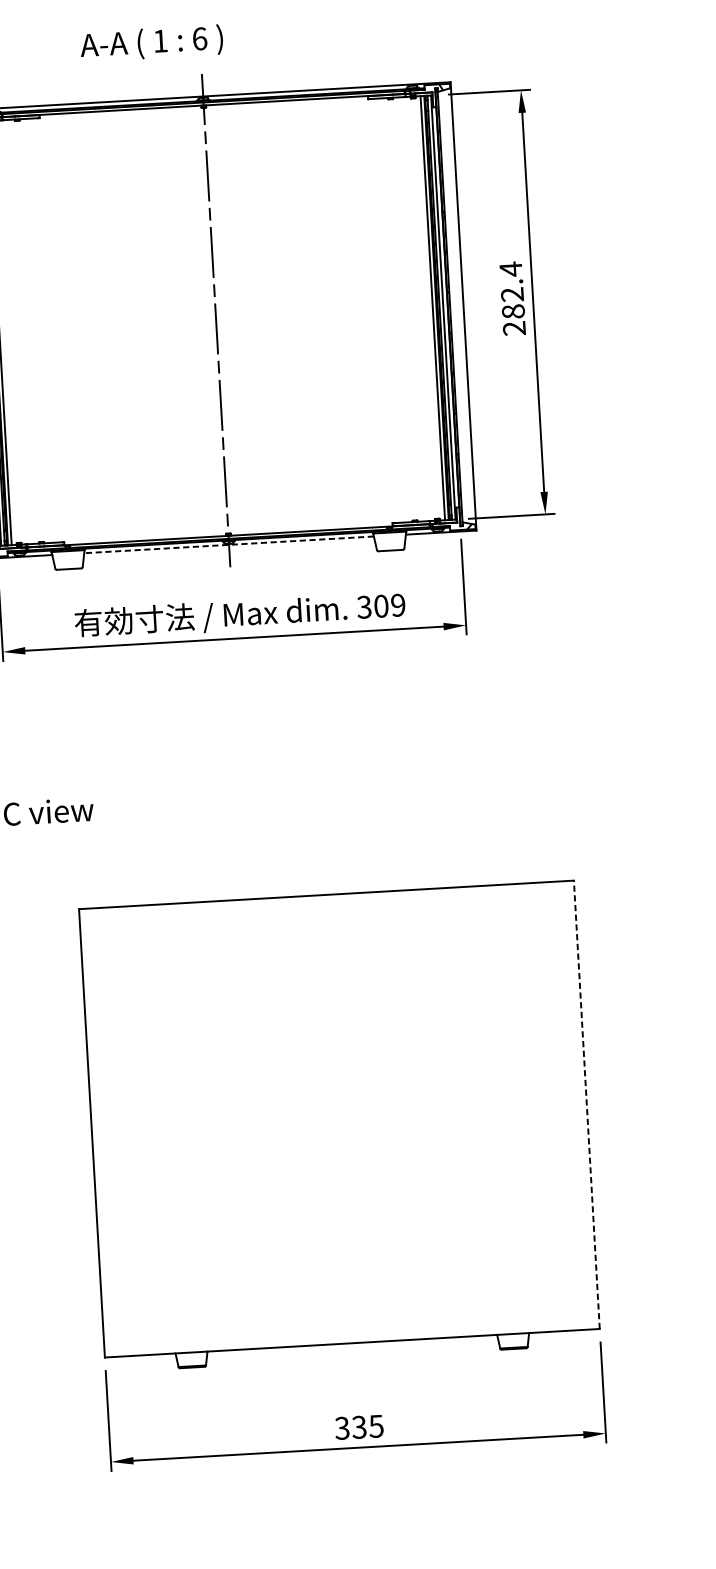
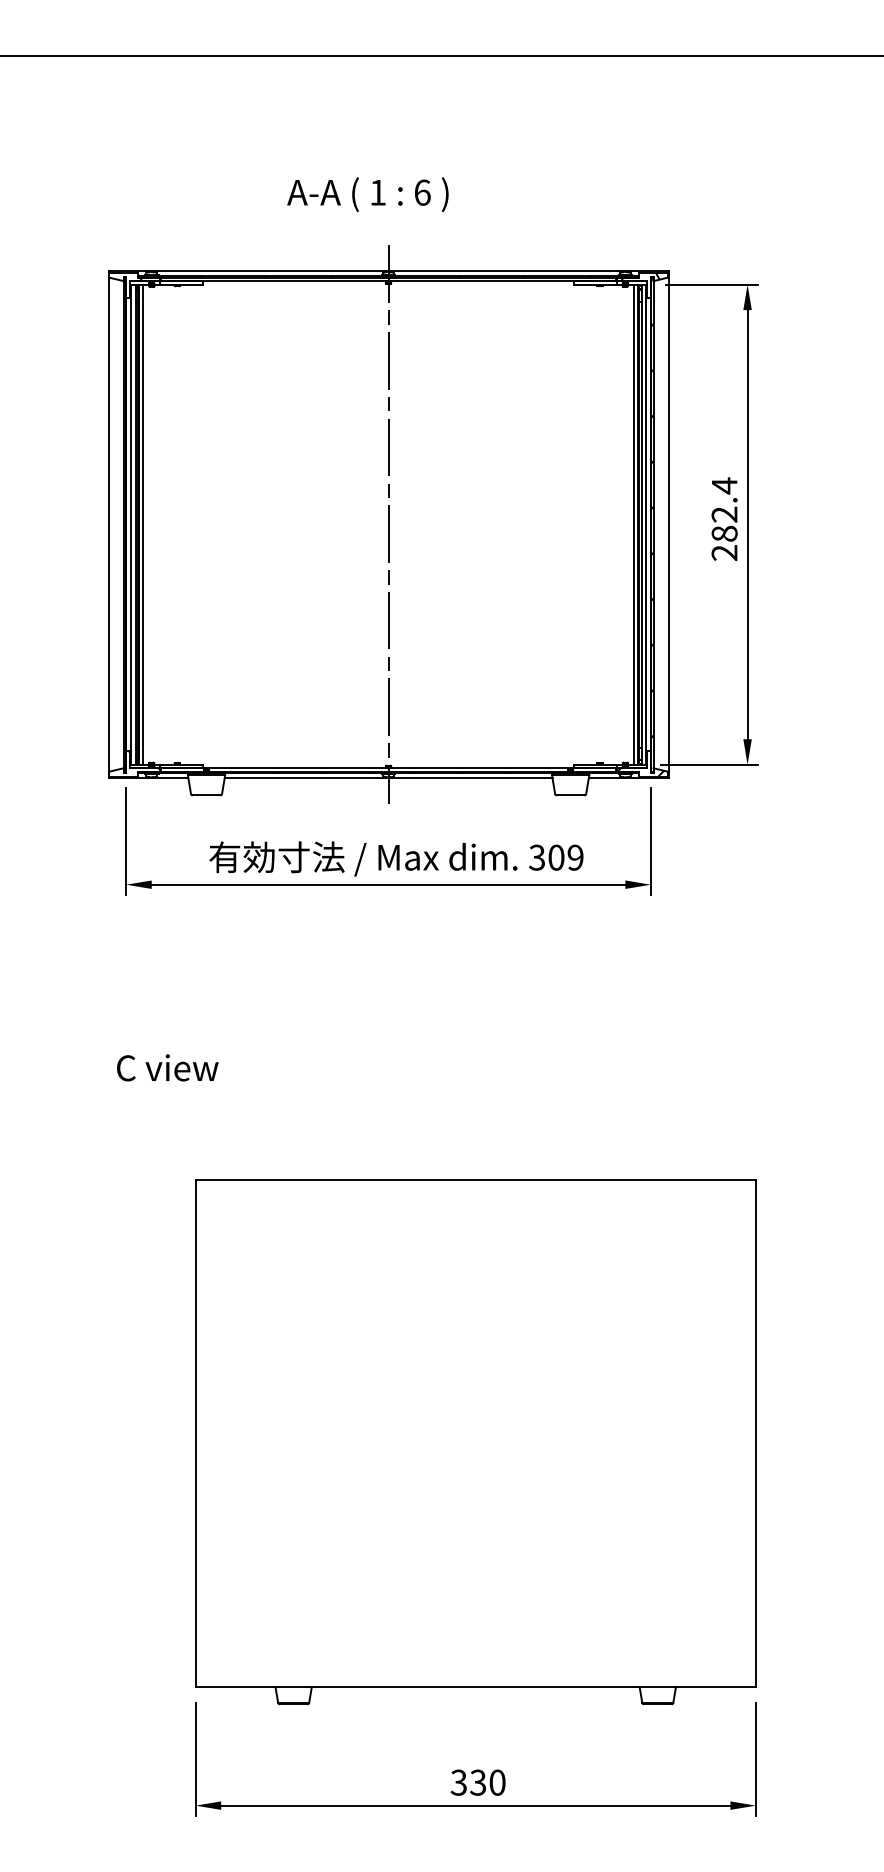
text: (151, 43) -> (367, 194), moved
line: (228, 544) -> (388, 778), dashed -> solid
line: (586, 1104) -> (755, 1433), dashed -> solid
text: (376, 1426) -> (497, 1782), 335 -> 330

